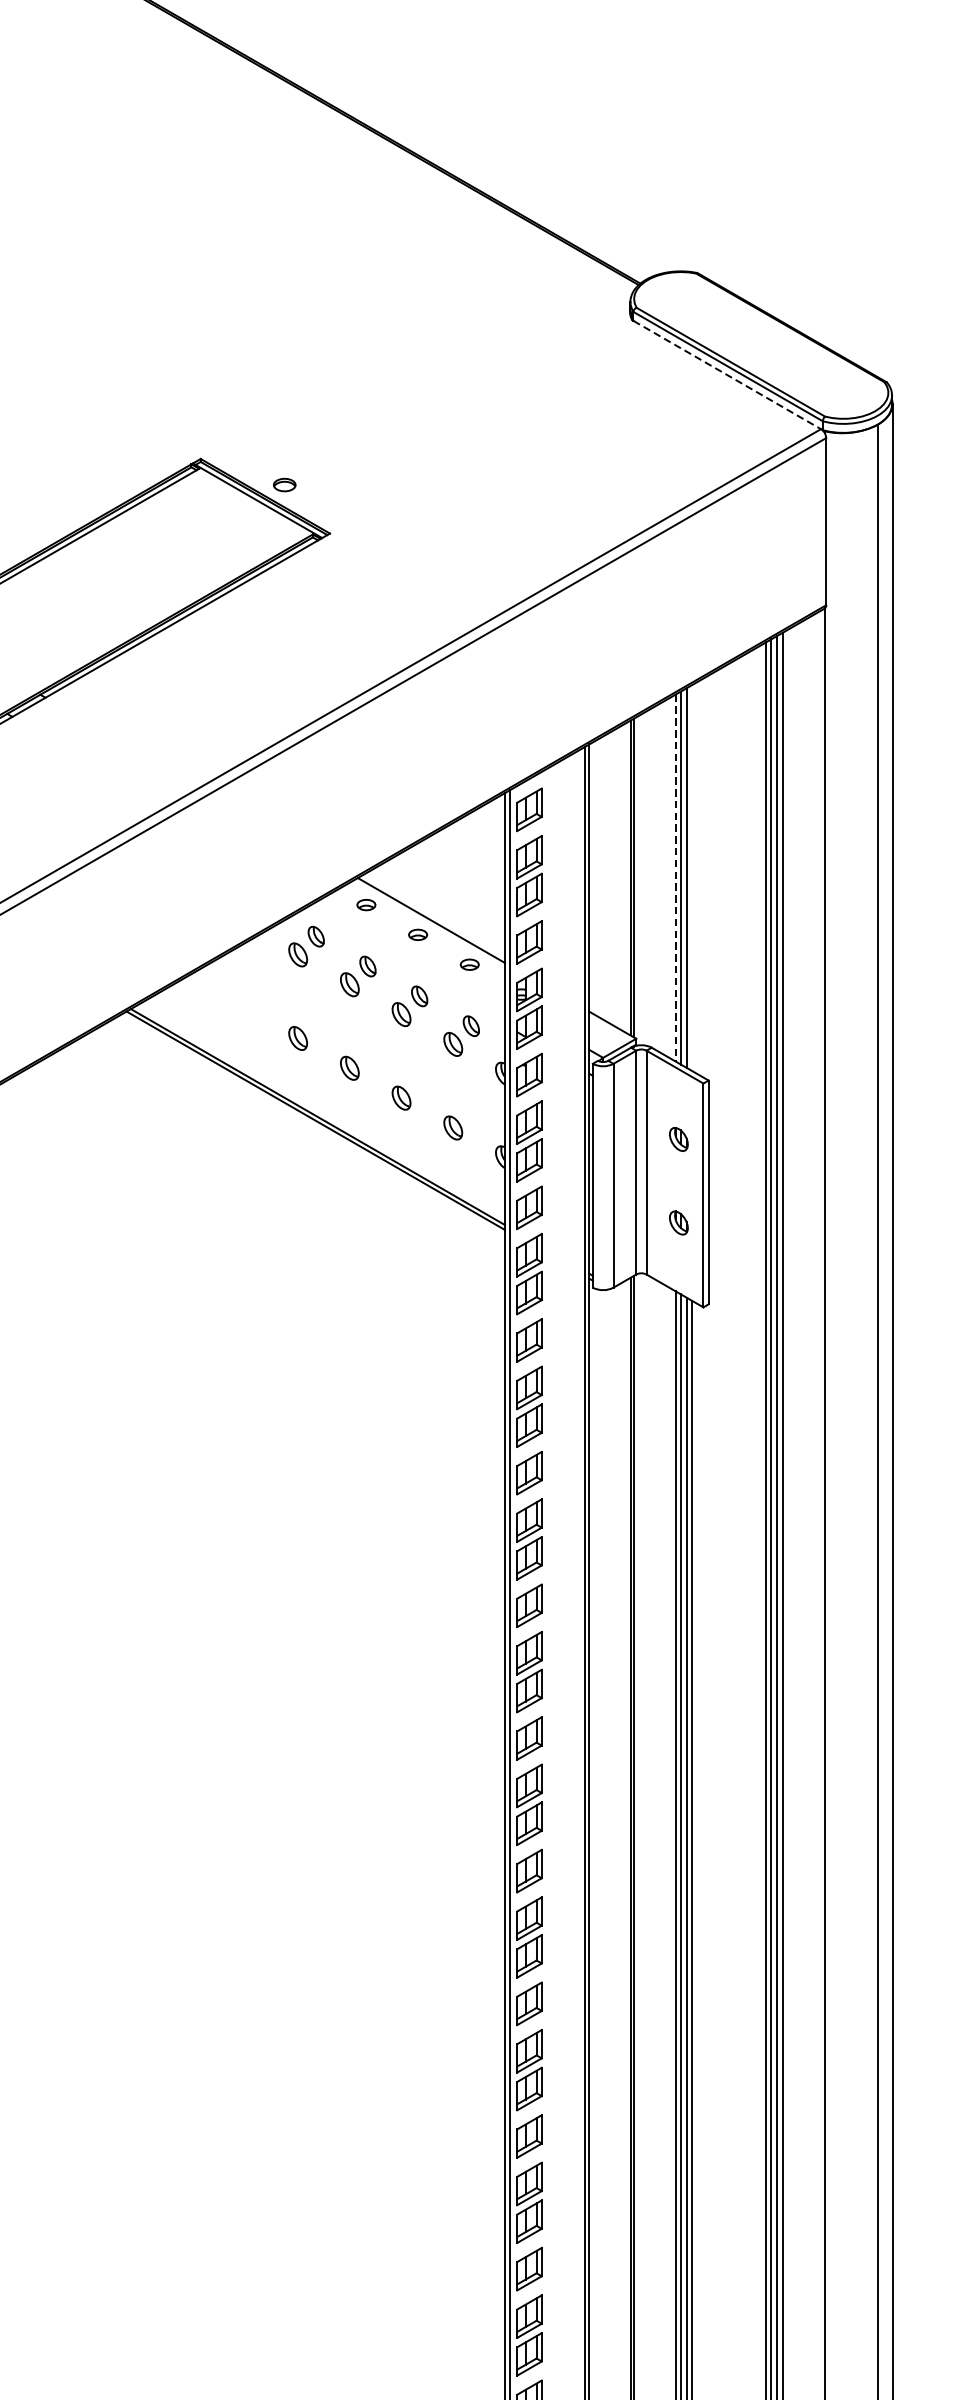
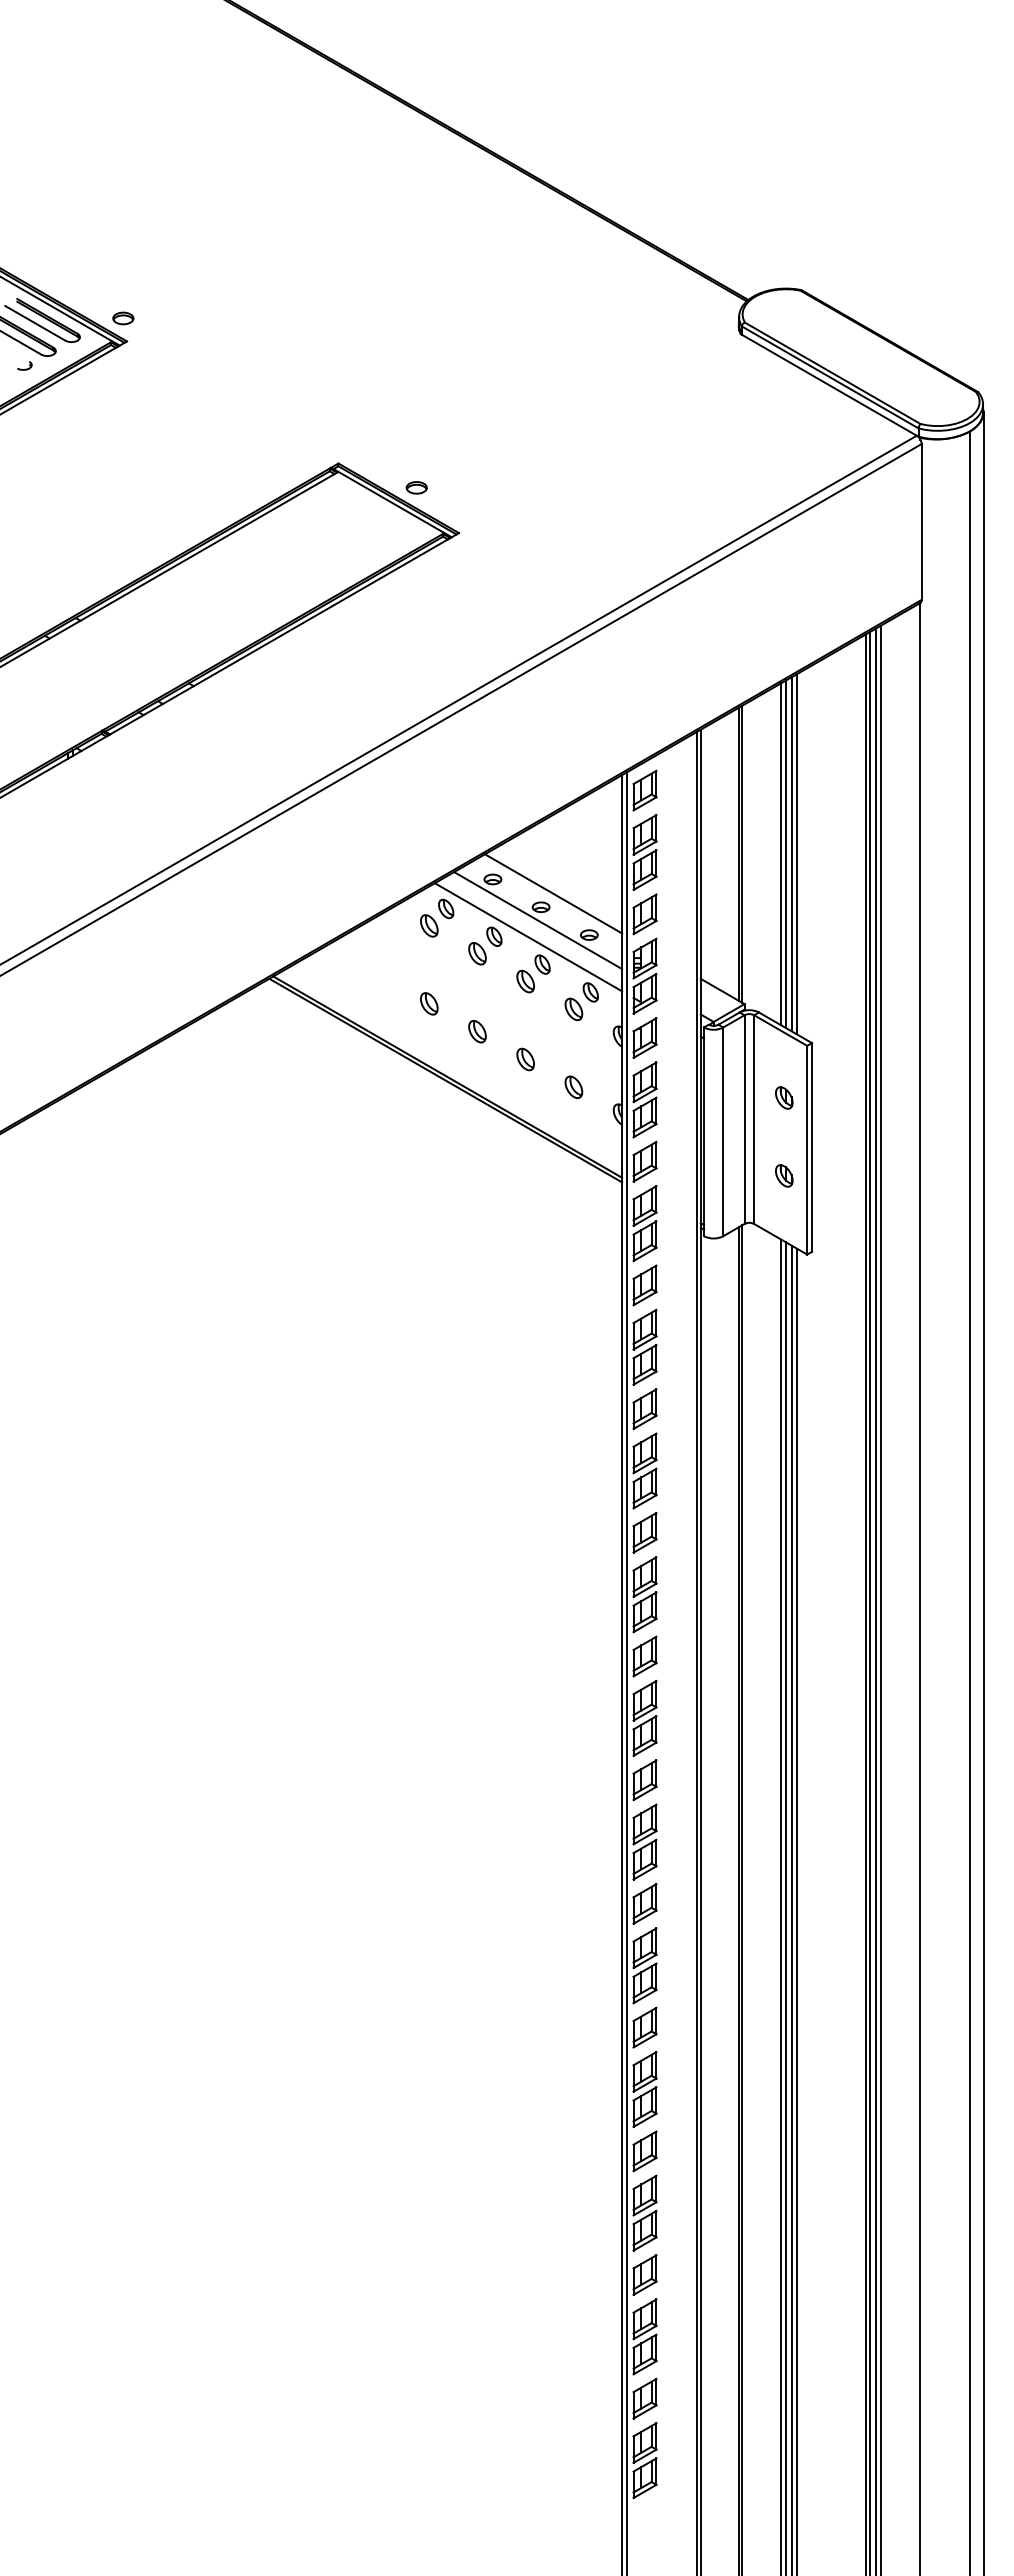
line: (728, 375) -> (830, 385), dashed -> solid
line: (675, 878) -> (781, 854), dashed -> solid
line: (691, 878) -> (796, 854), added
line: (415, 949) -> (538, 920), added
line: (404, 967) -> (528, 937), added

